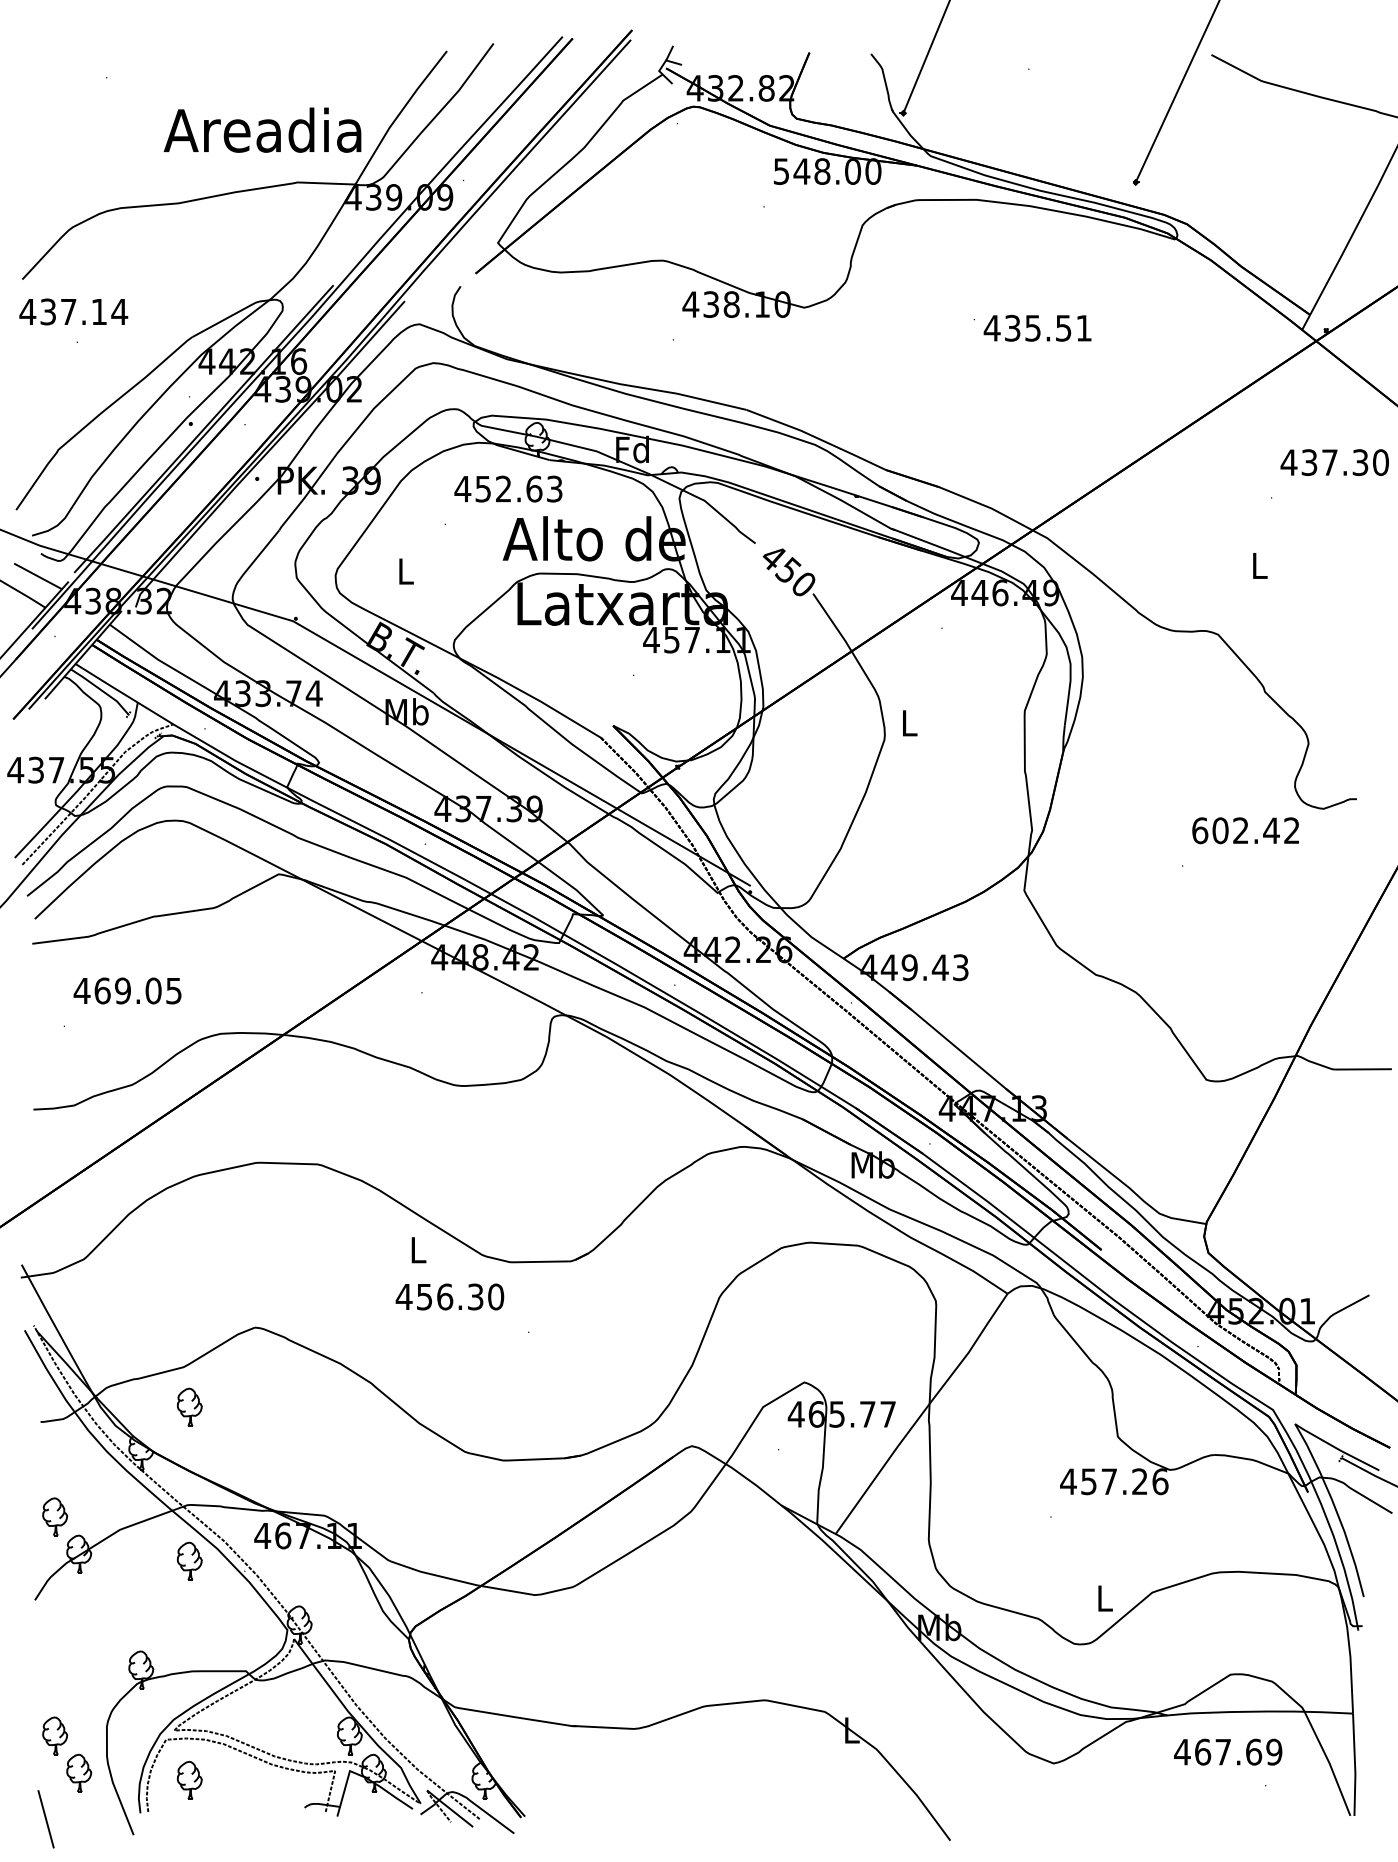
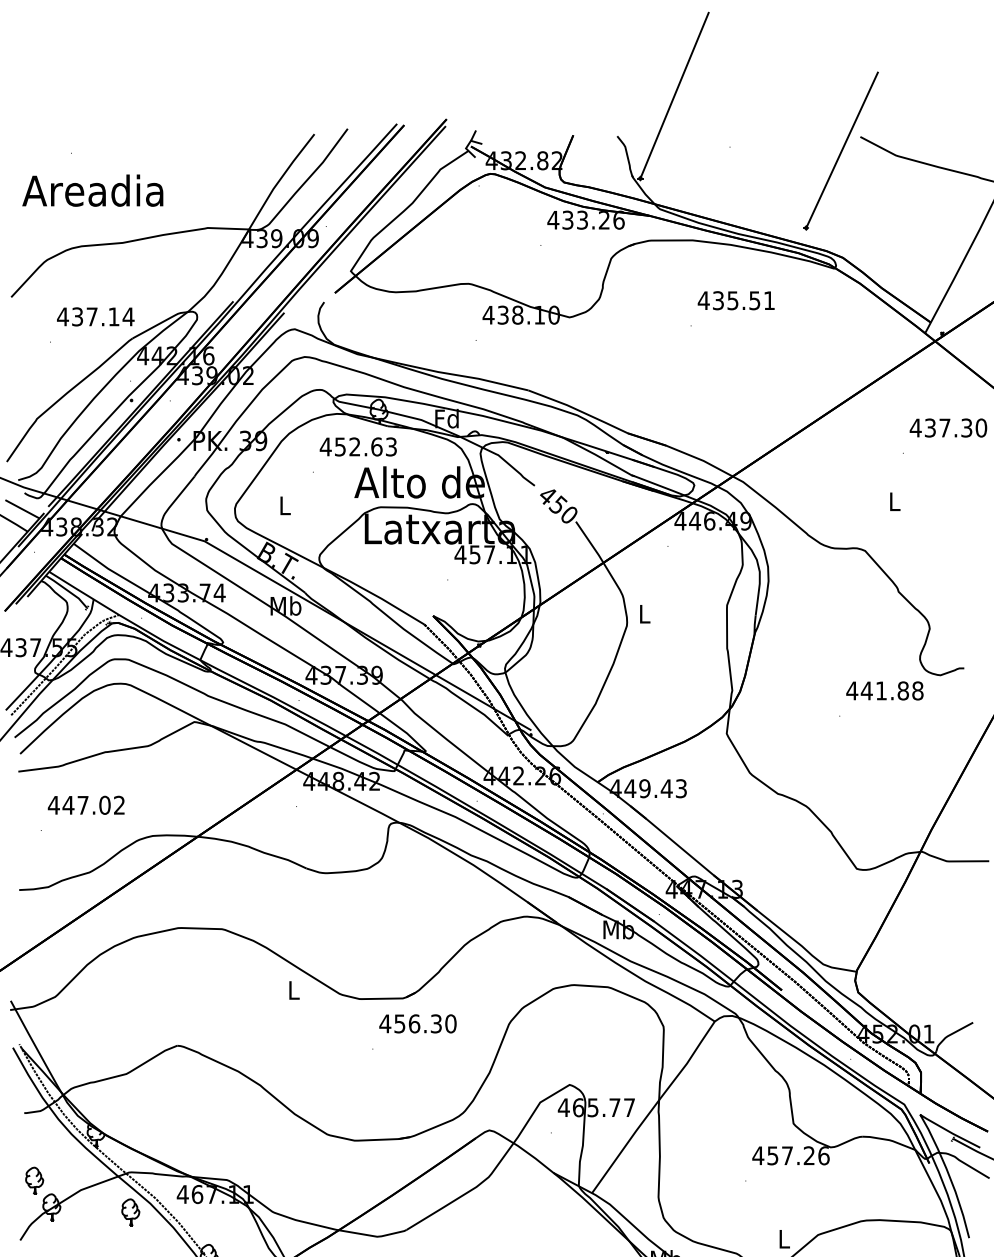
text: (262, 129) -> (92, 190), moved
text: (827, 171) -> (586, 220), 548.00 -> 433.26
text: (73, 311) -> (95, 316), moved
text: (1037, 327) -> (736, 300), moved
text: (1245, 830) -> (884, 690), 602.42 -> 441.88
text: (137, 990) -> (93, 805), 469.05 -> 447.02
text: (449, 1296) -> (417, 1023), moved
part: (189, 1406) -> (130, 1102), removed

